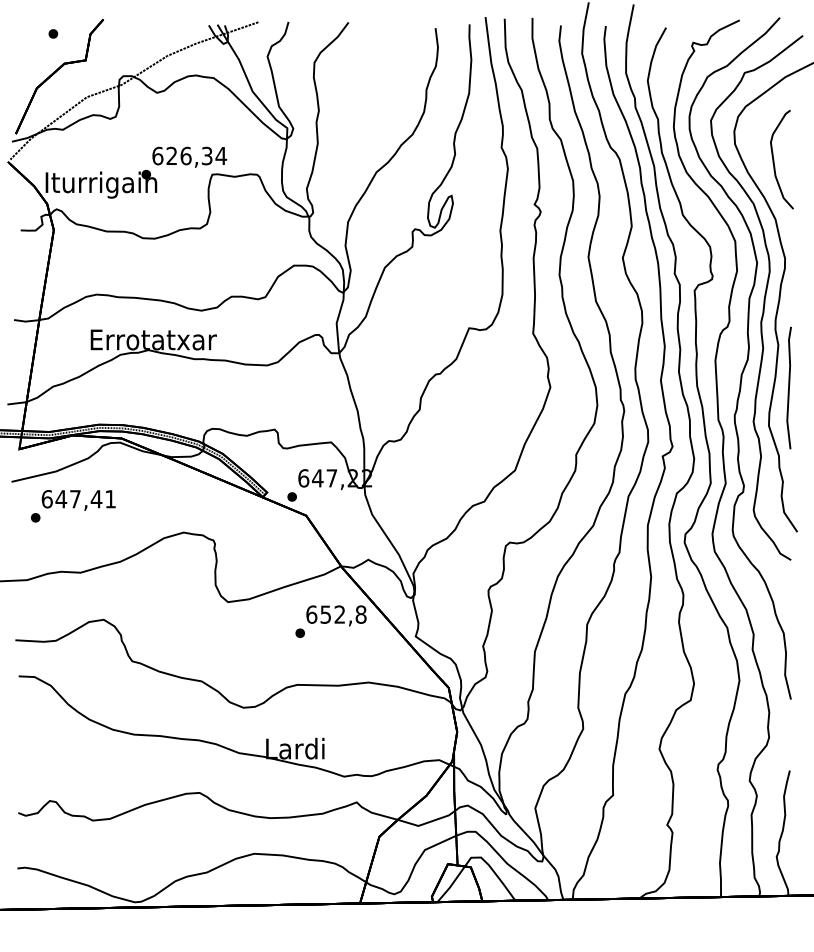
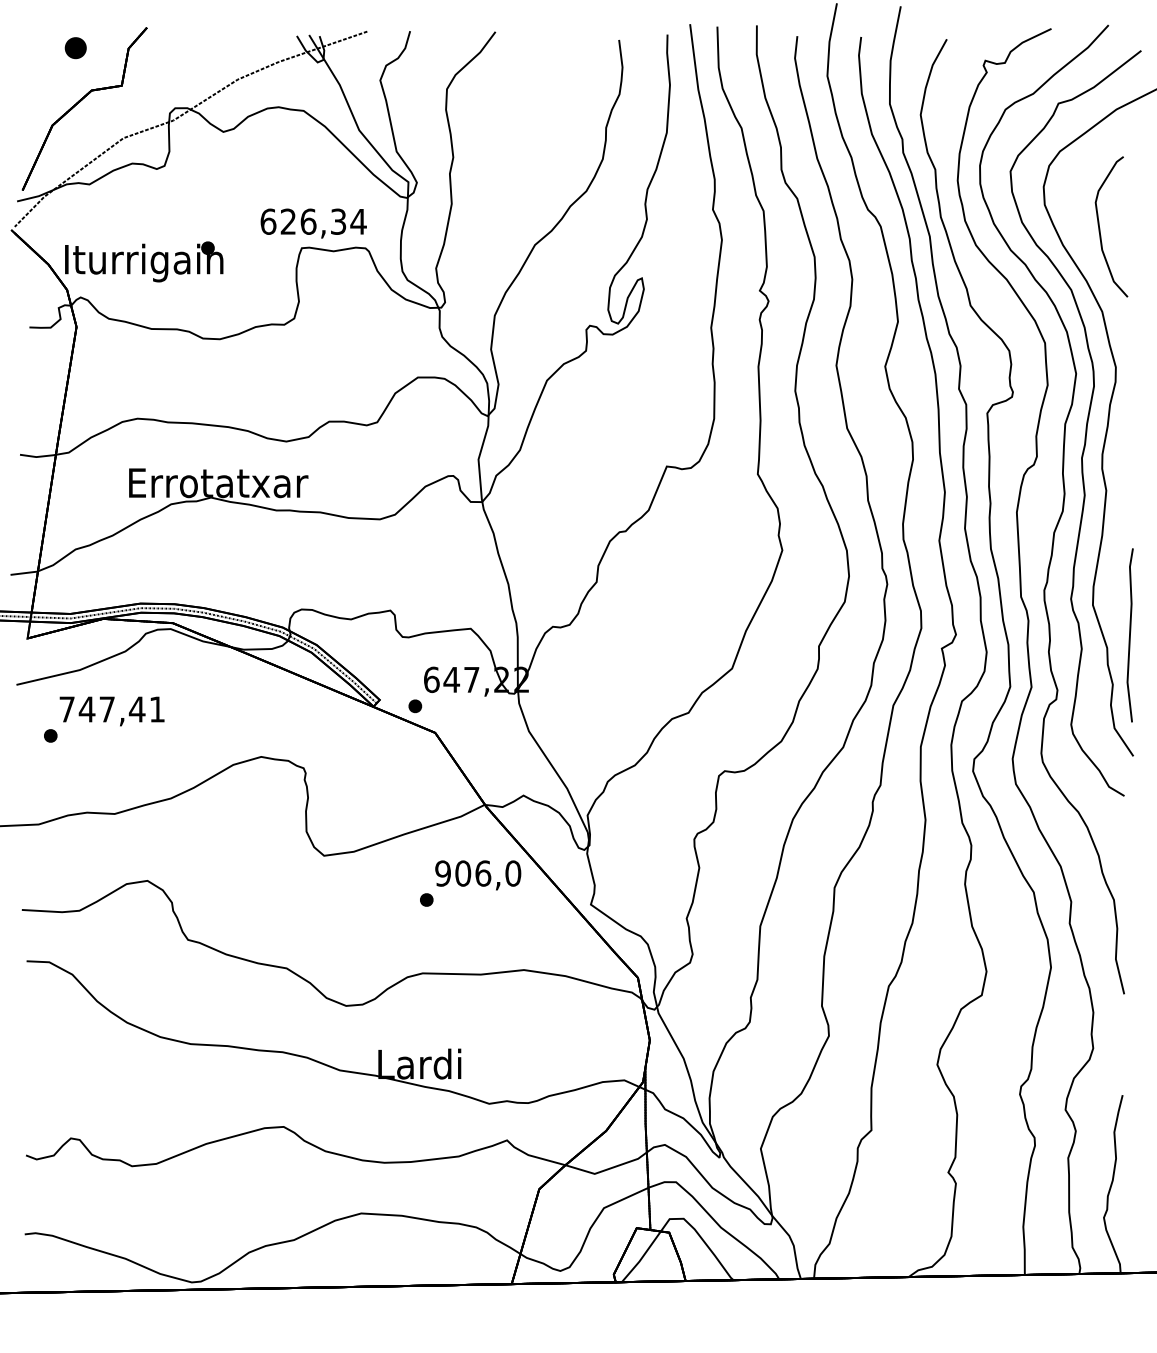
part: (53, 33) -> (76, 47), size x1.6
text: (189, 156) -> (313, 222), moved
line: (788, 387) -> (1129, 634), moved
text: (46, 499) -> (66, 709), 647,41 -> 747,41
text: (336, 614) -> (478, 873), 652,8 -> 906,0

